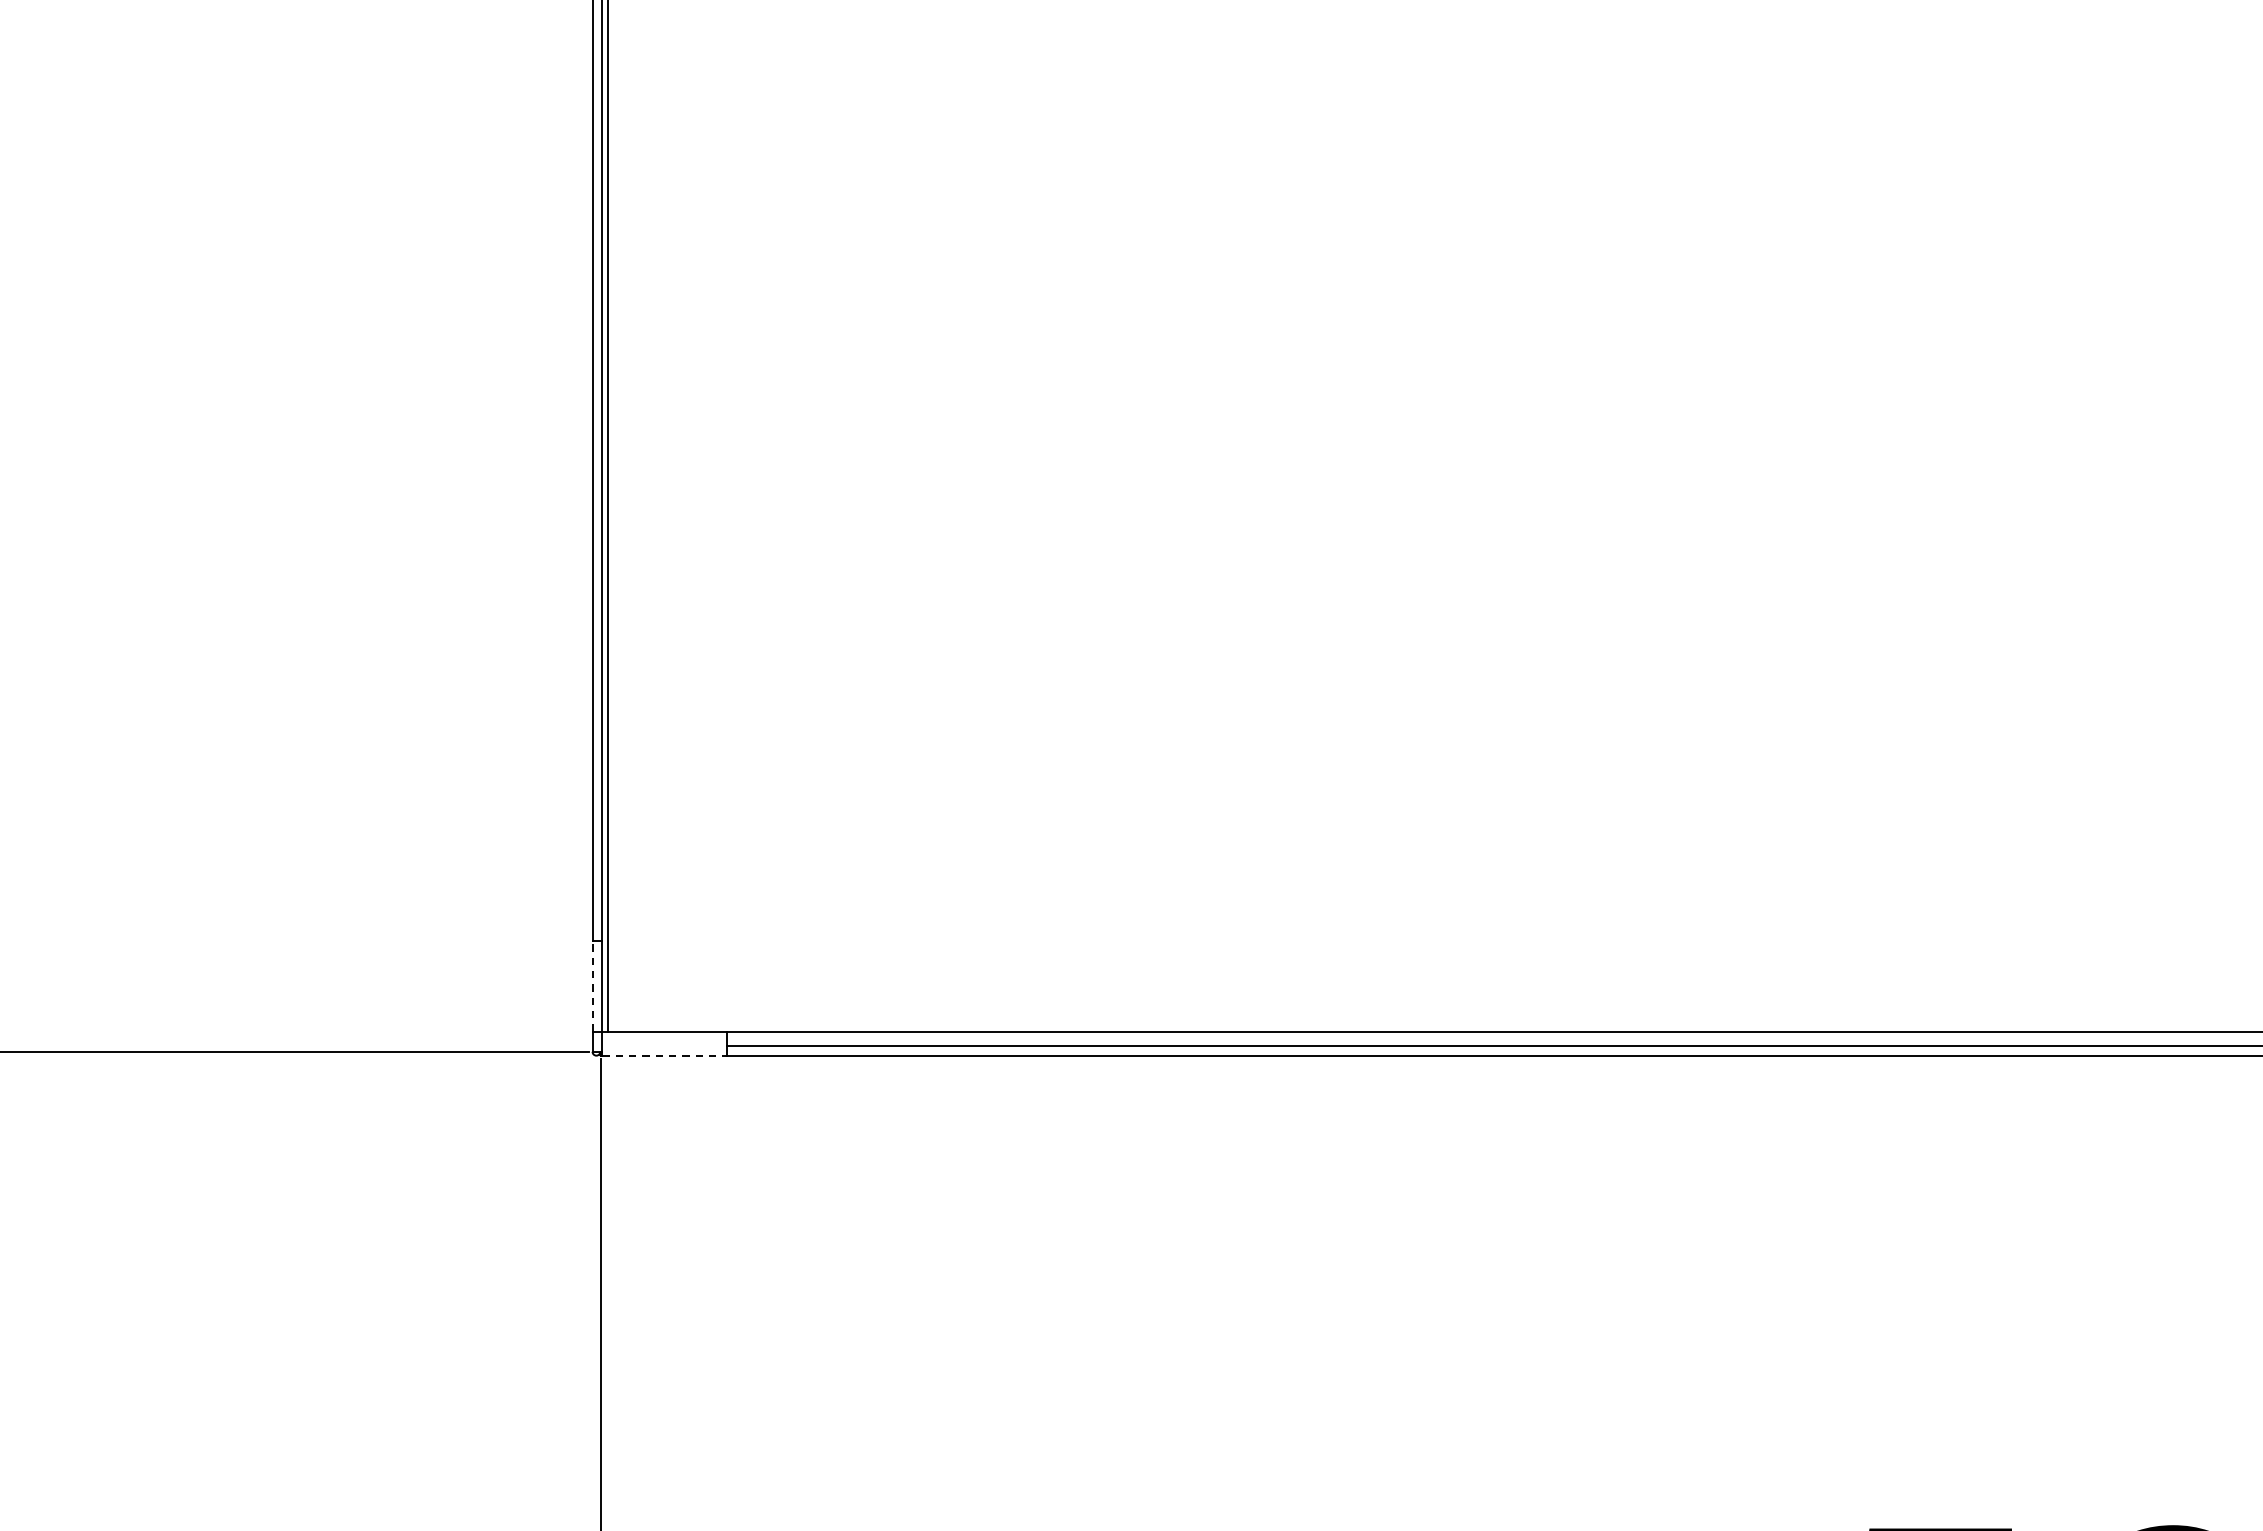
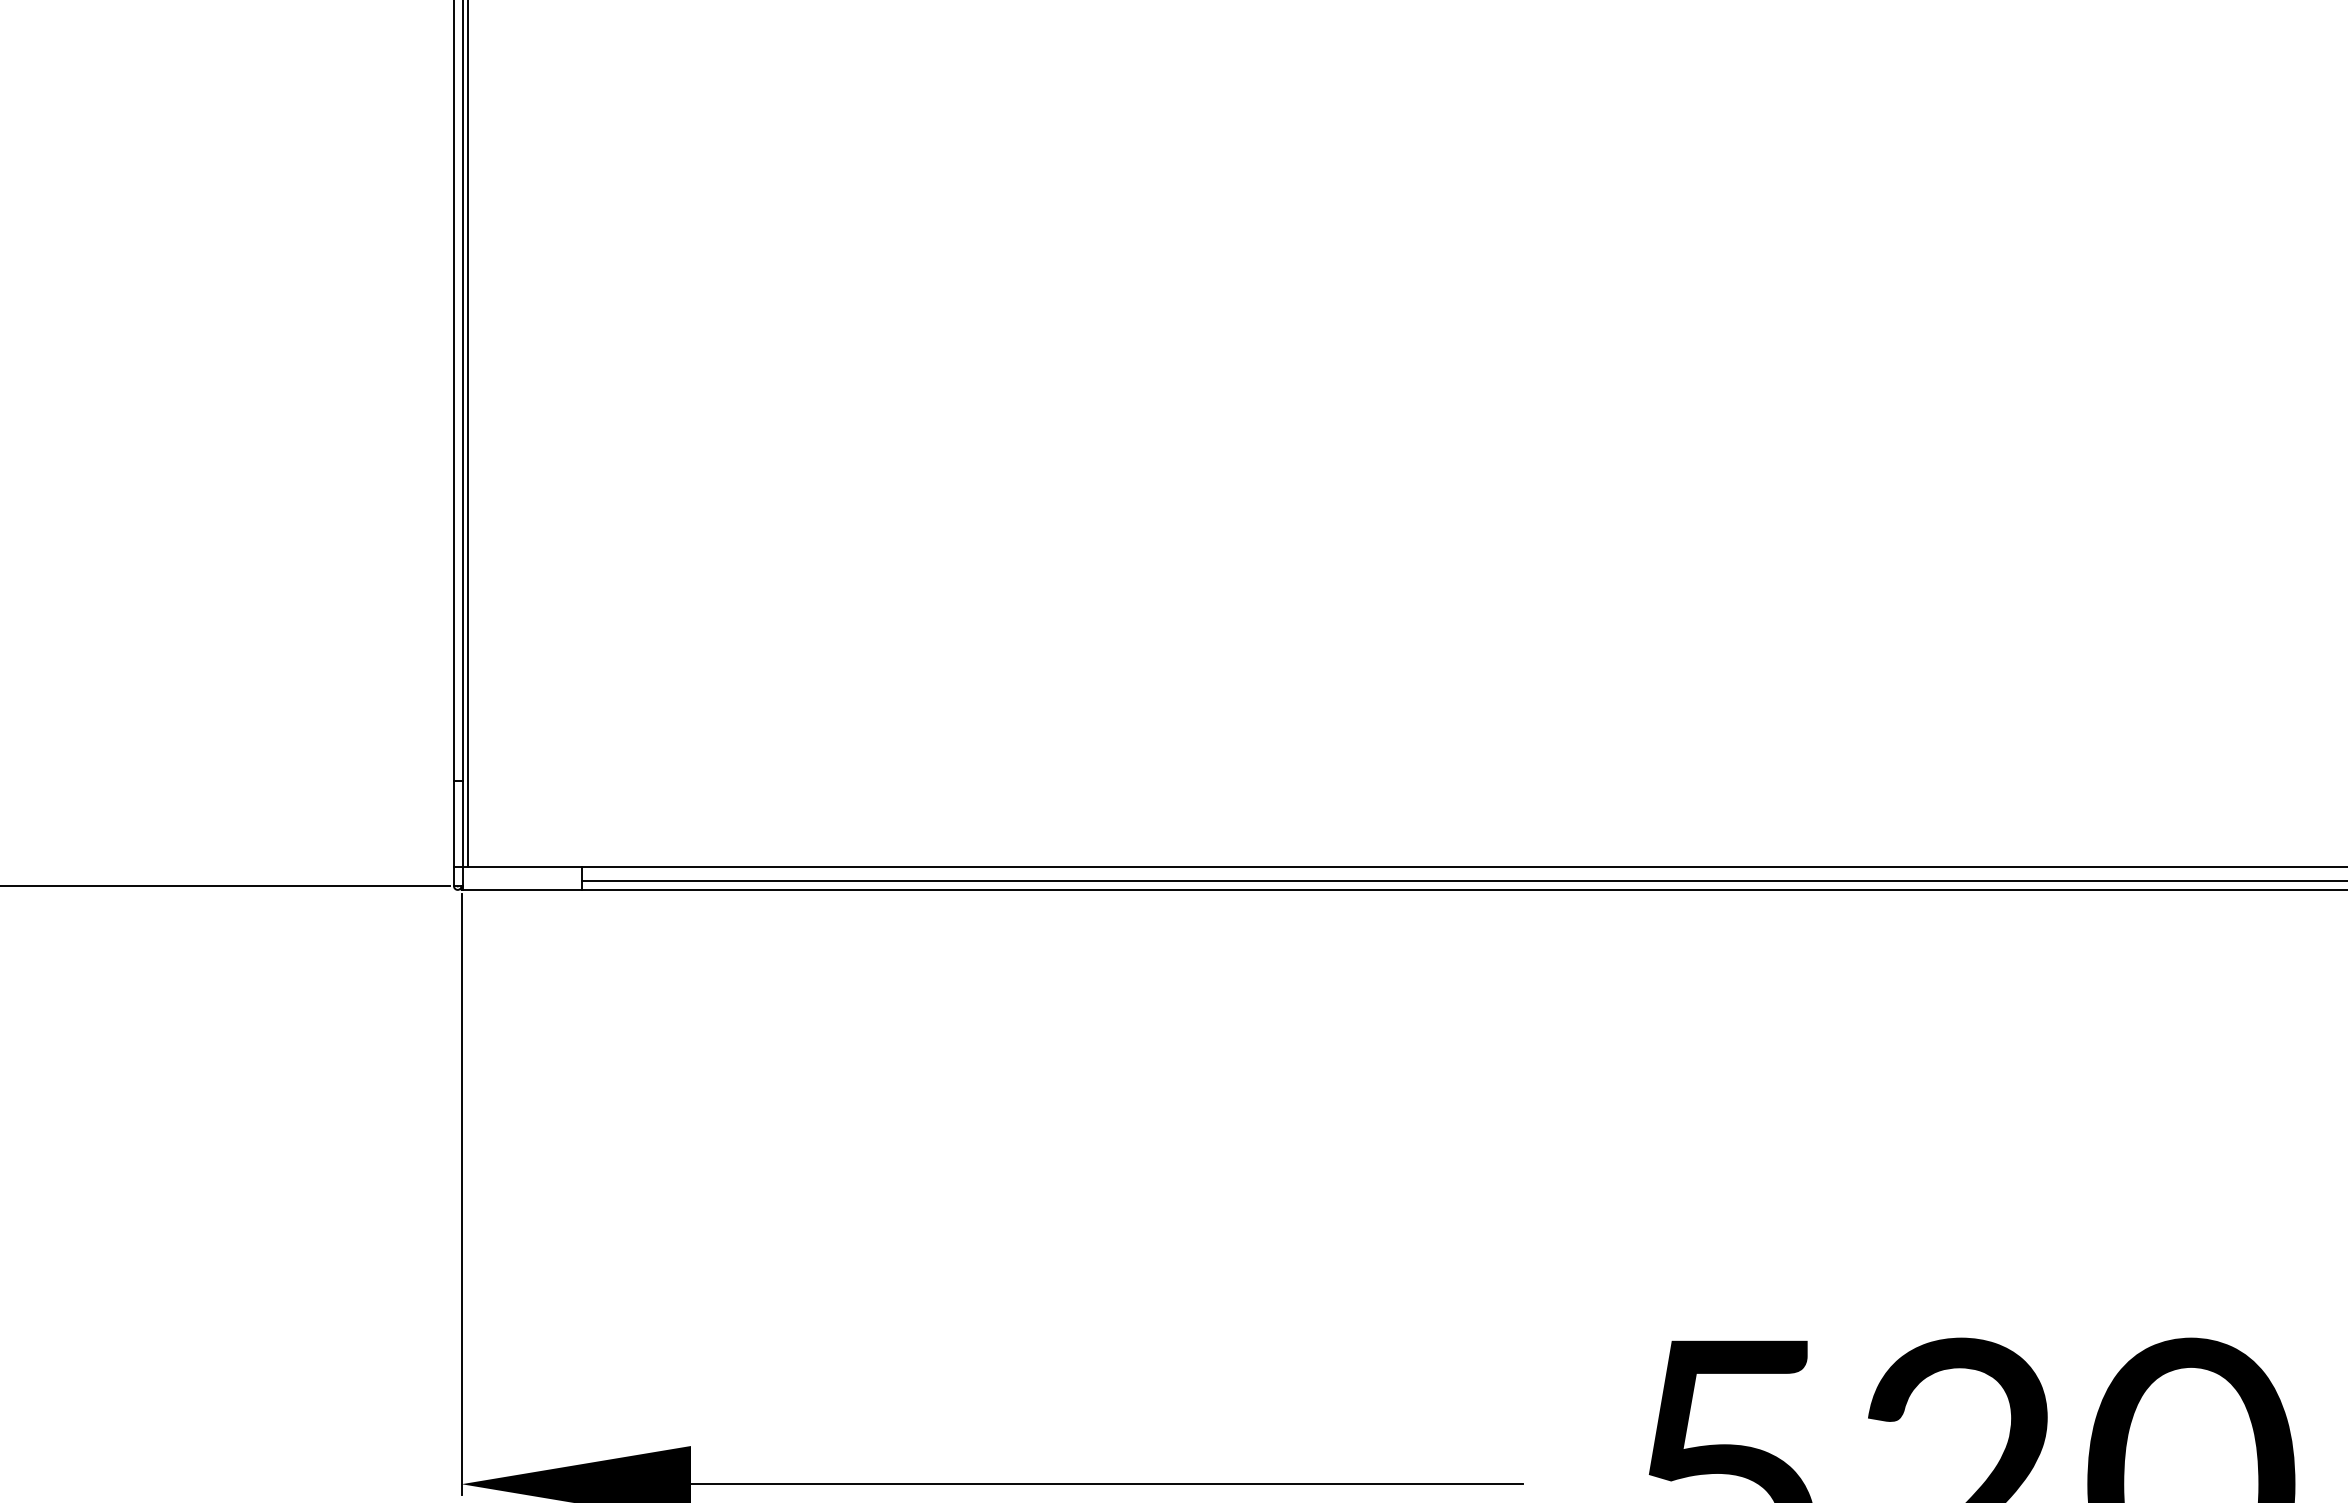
line: (593, 986) -> (454, 823), dashed -> solid
line: (664, 1055) -> (522, 889), dashed -> solid

